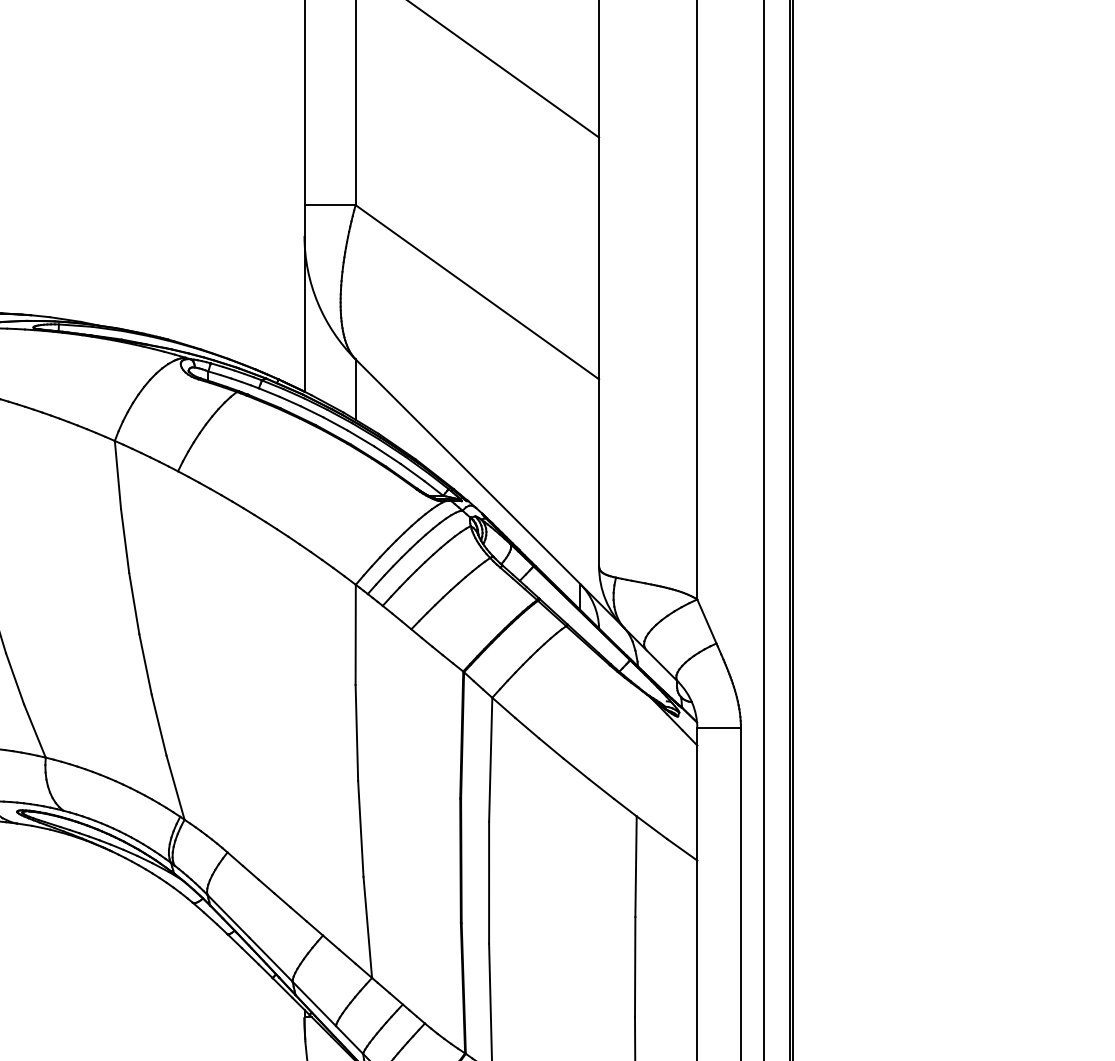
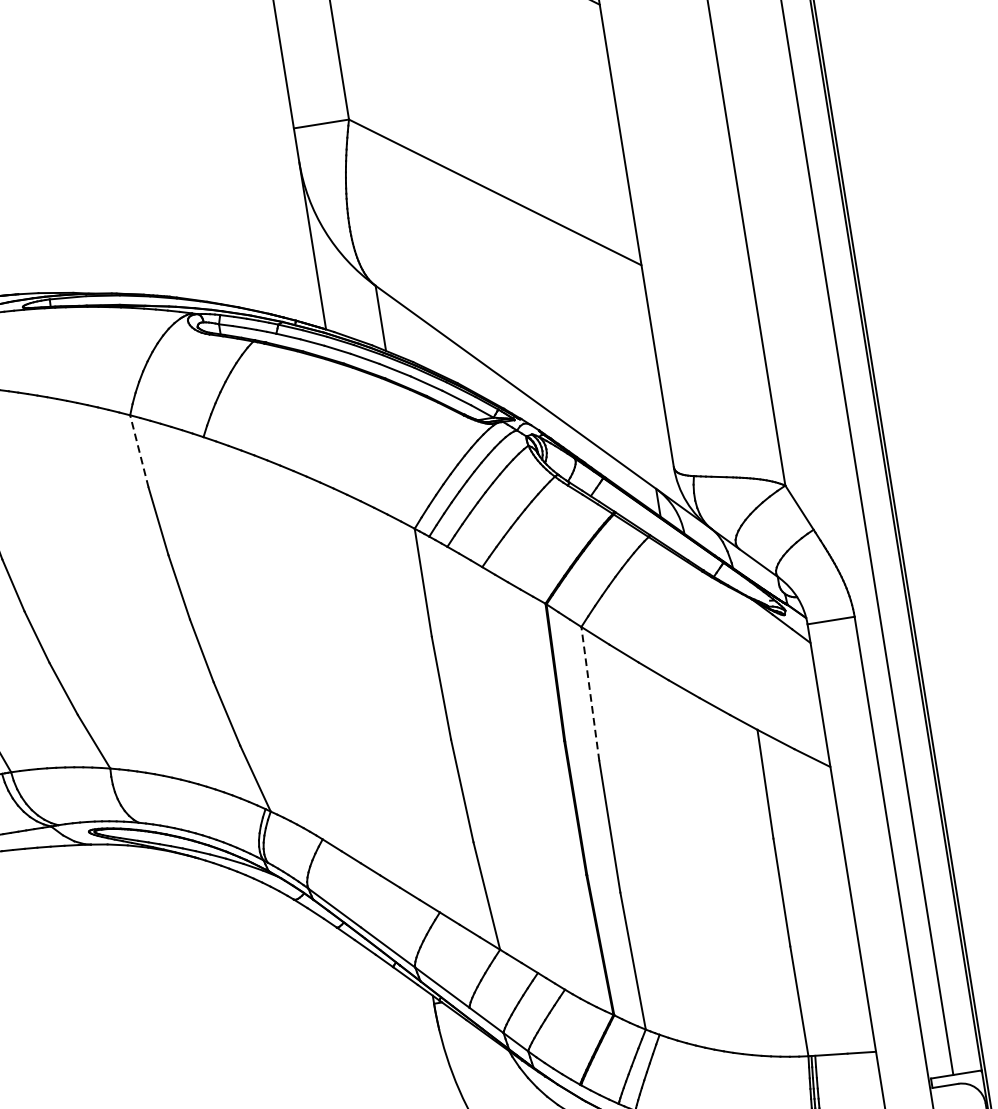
line: (117, 474) -> (138, 451), solid -> dashed
line: (490, 759) -> (590, 693), solid -> dashed

